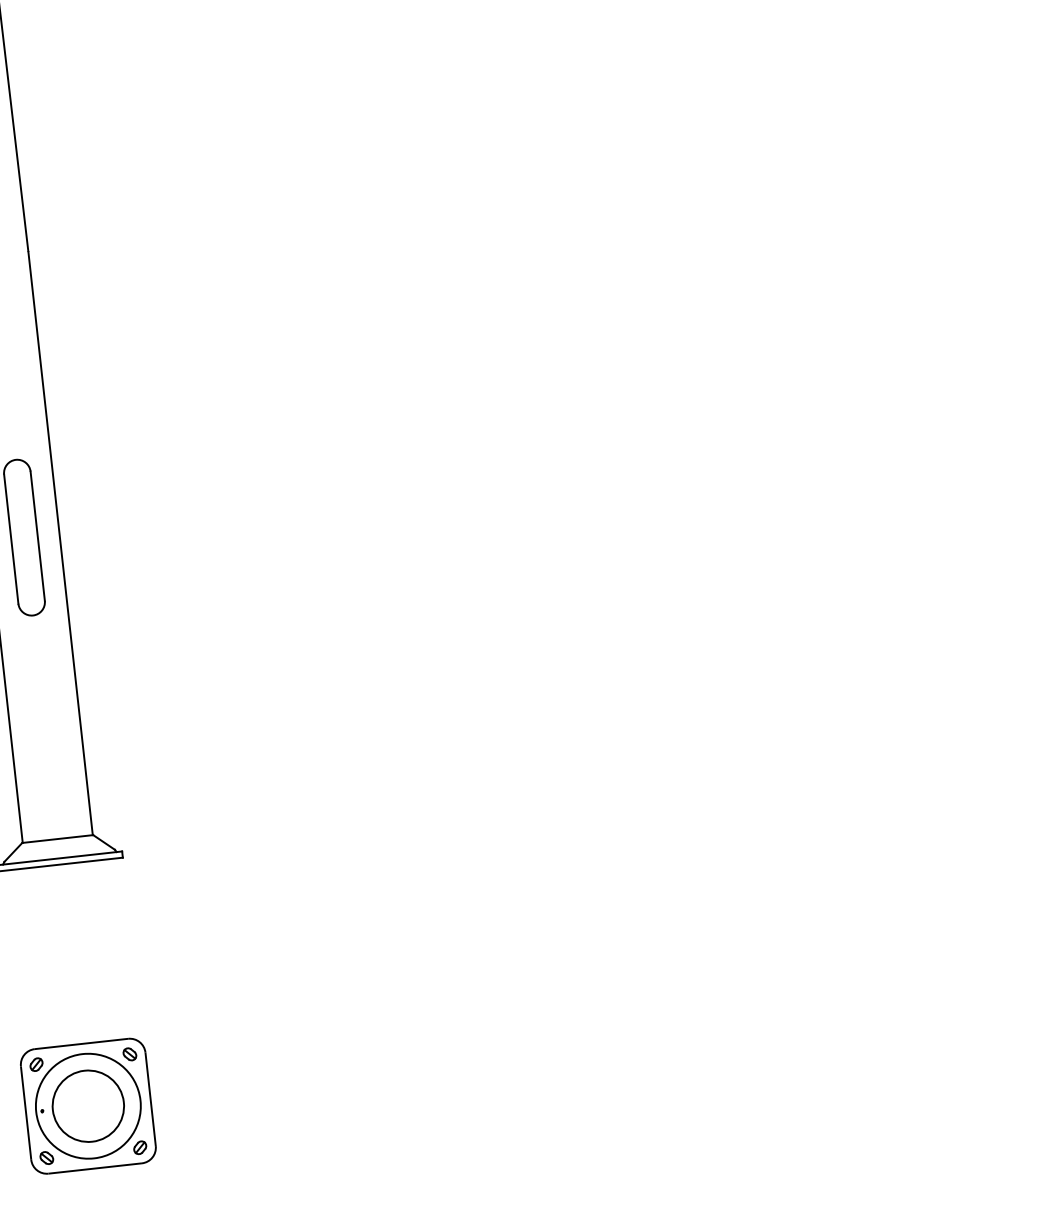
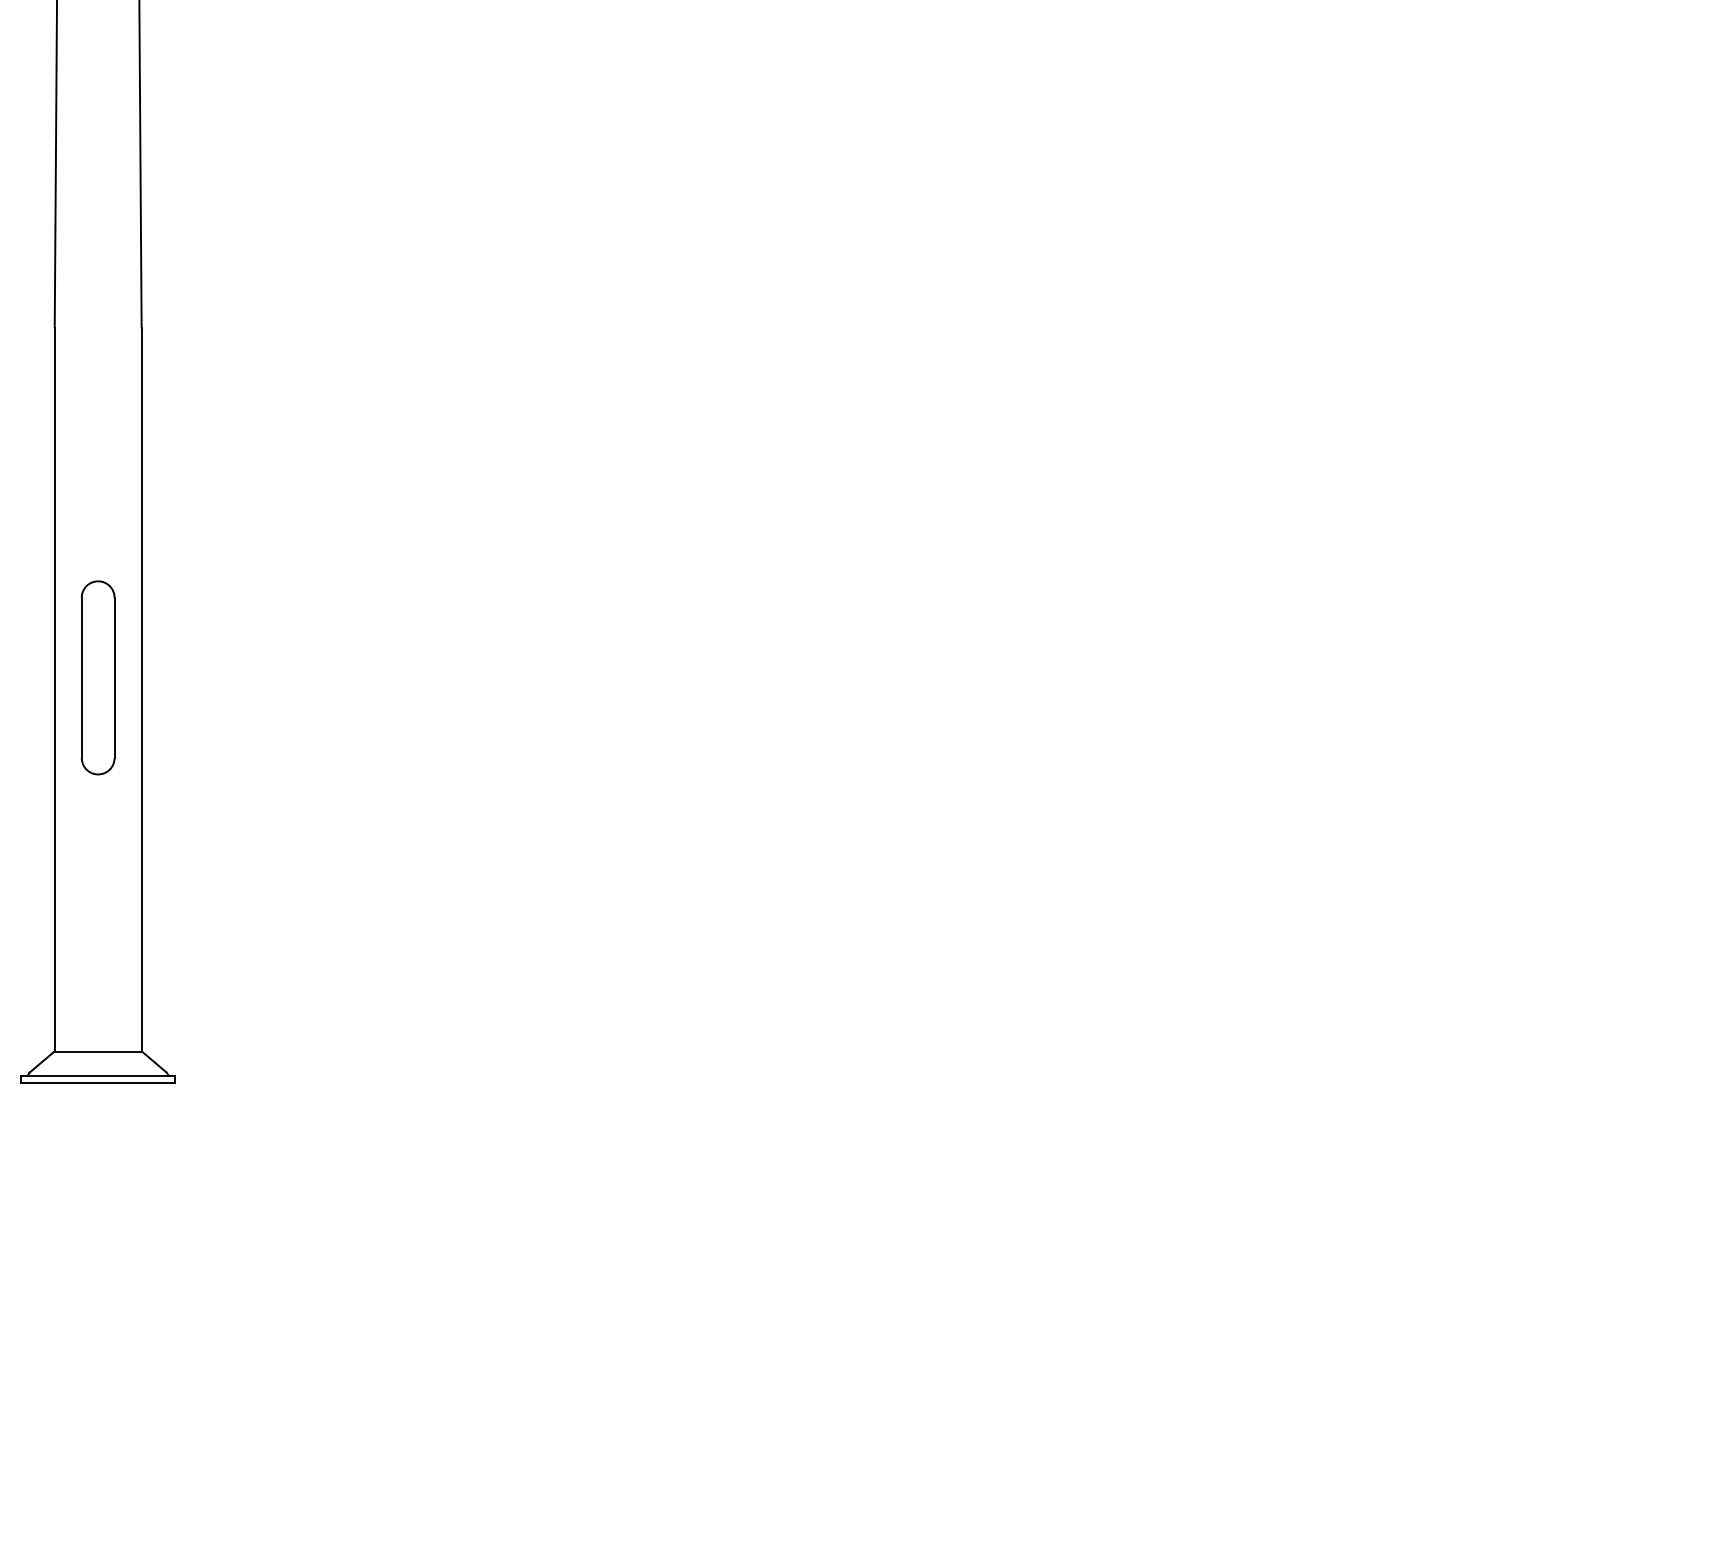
part: (88, 1106) -> (99, 1383), removed

